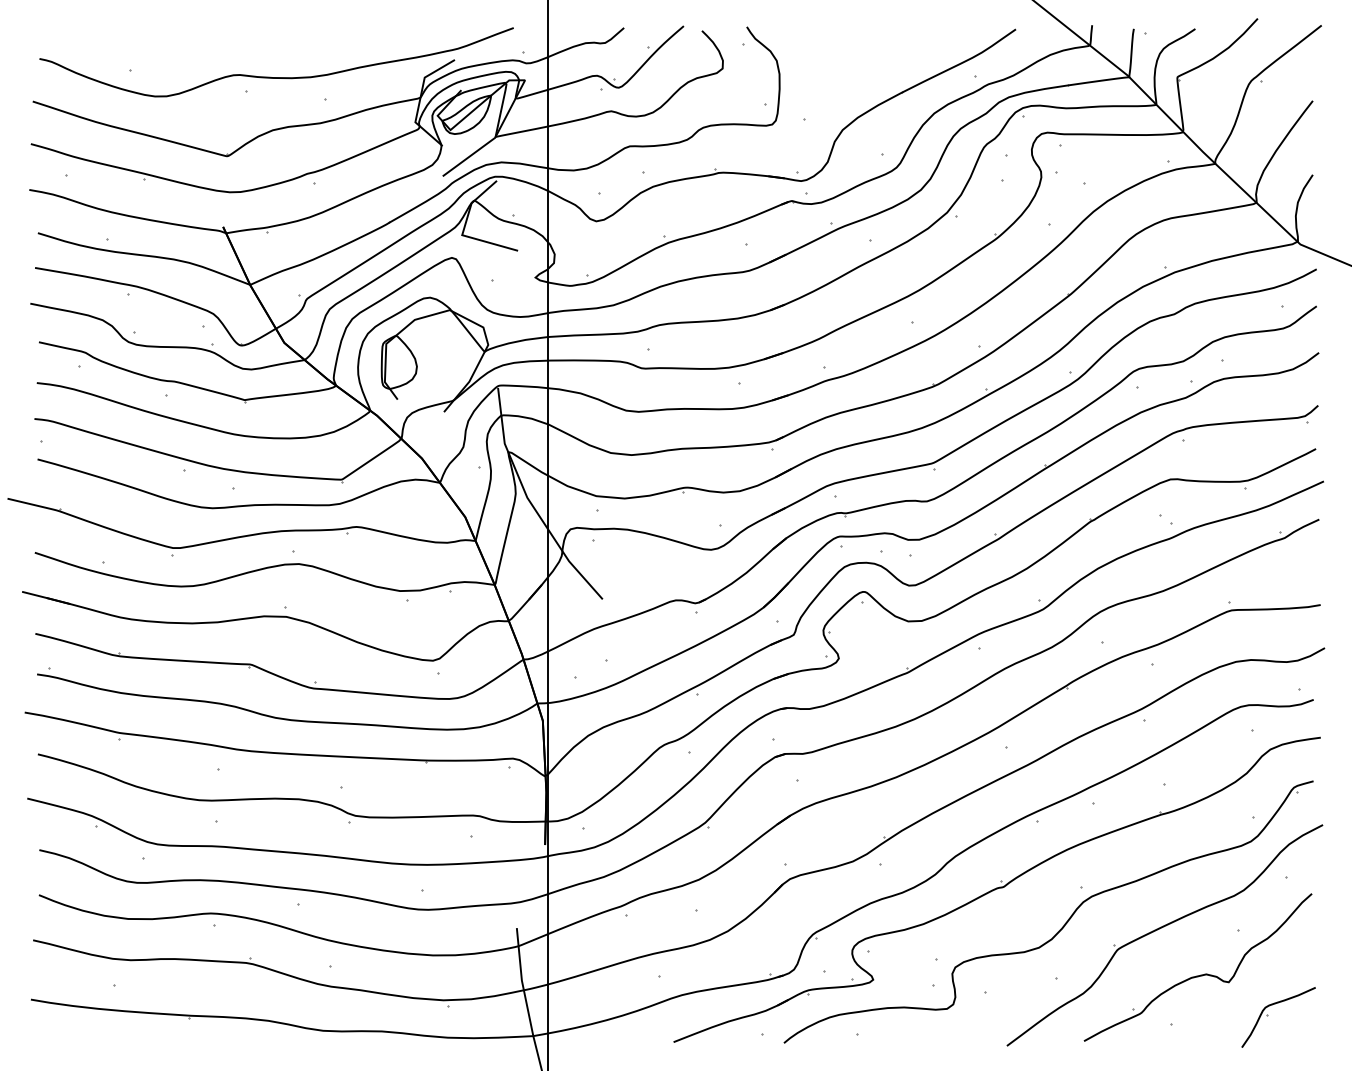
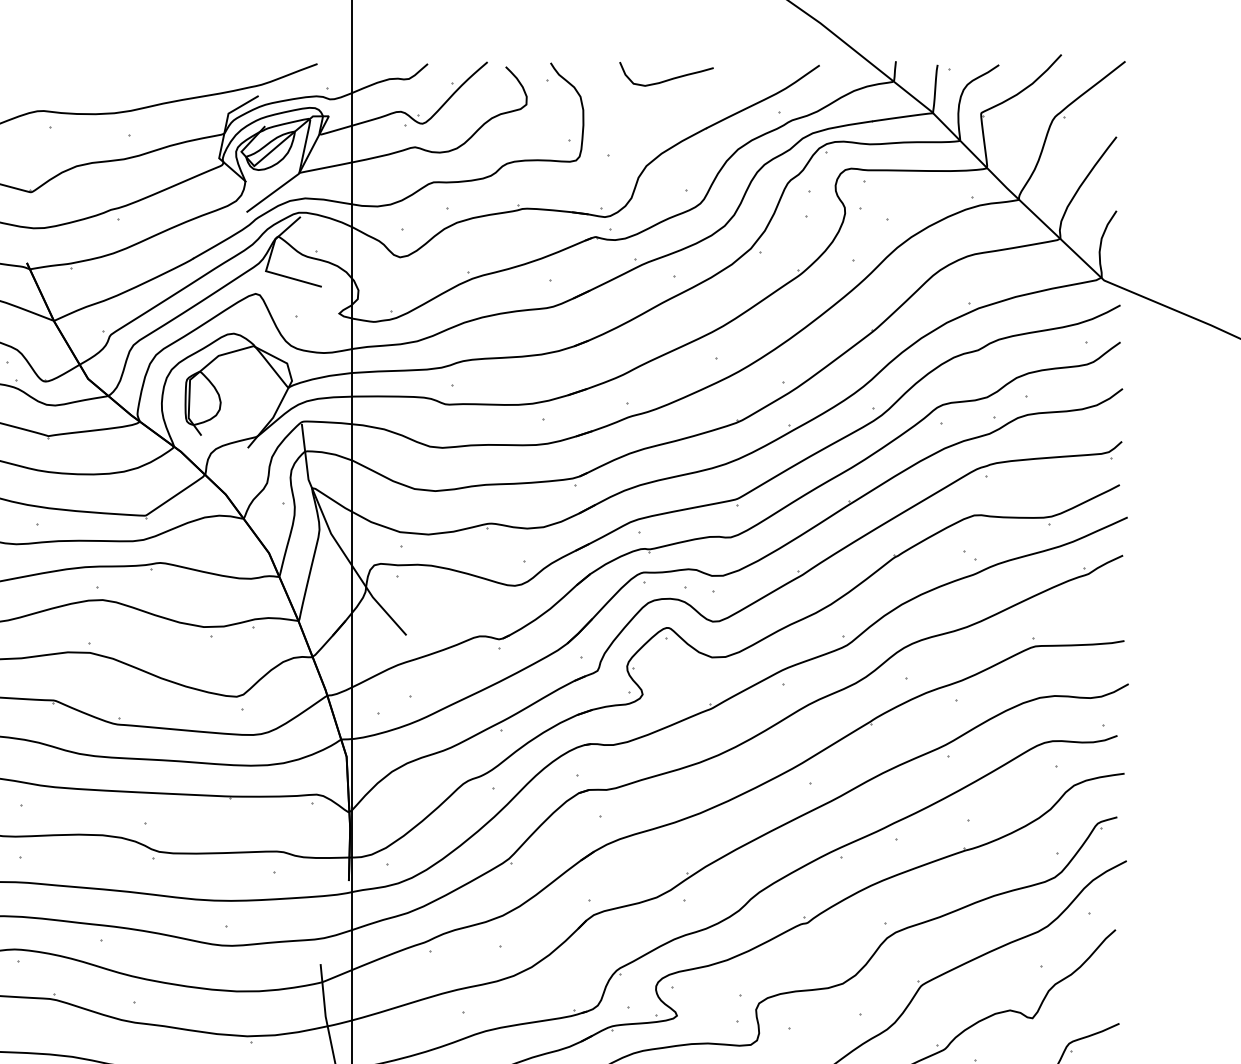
curve: (862, 43) -> (666, 79), added

